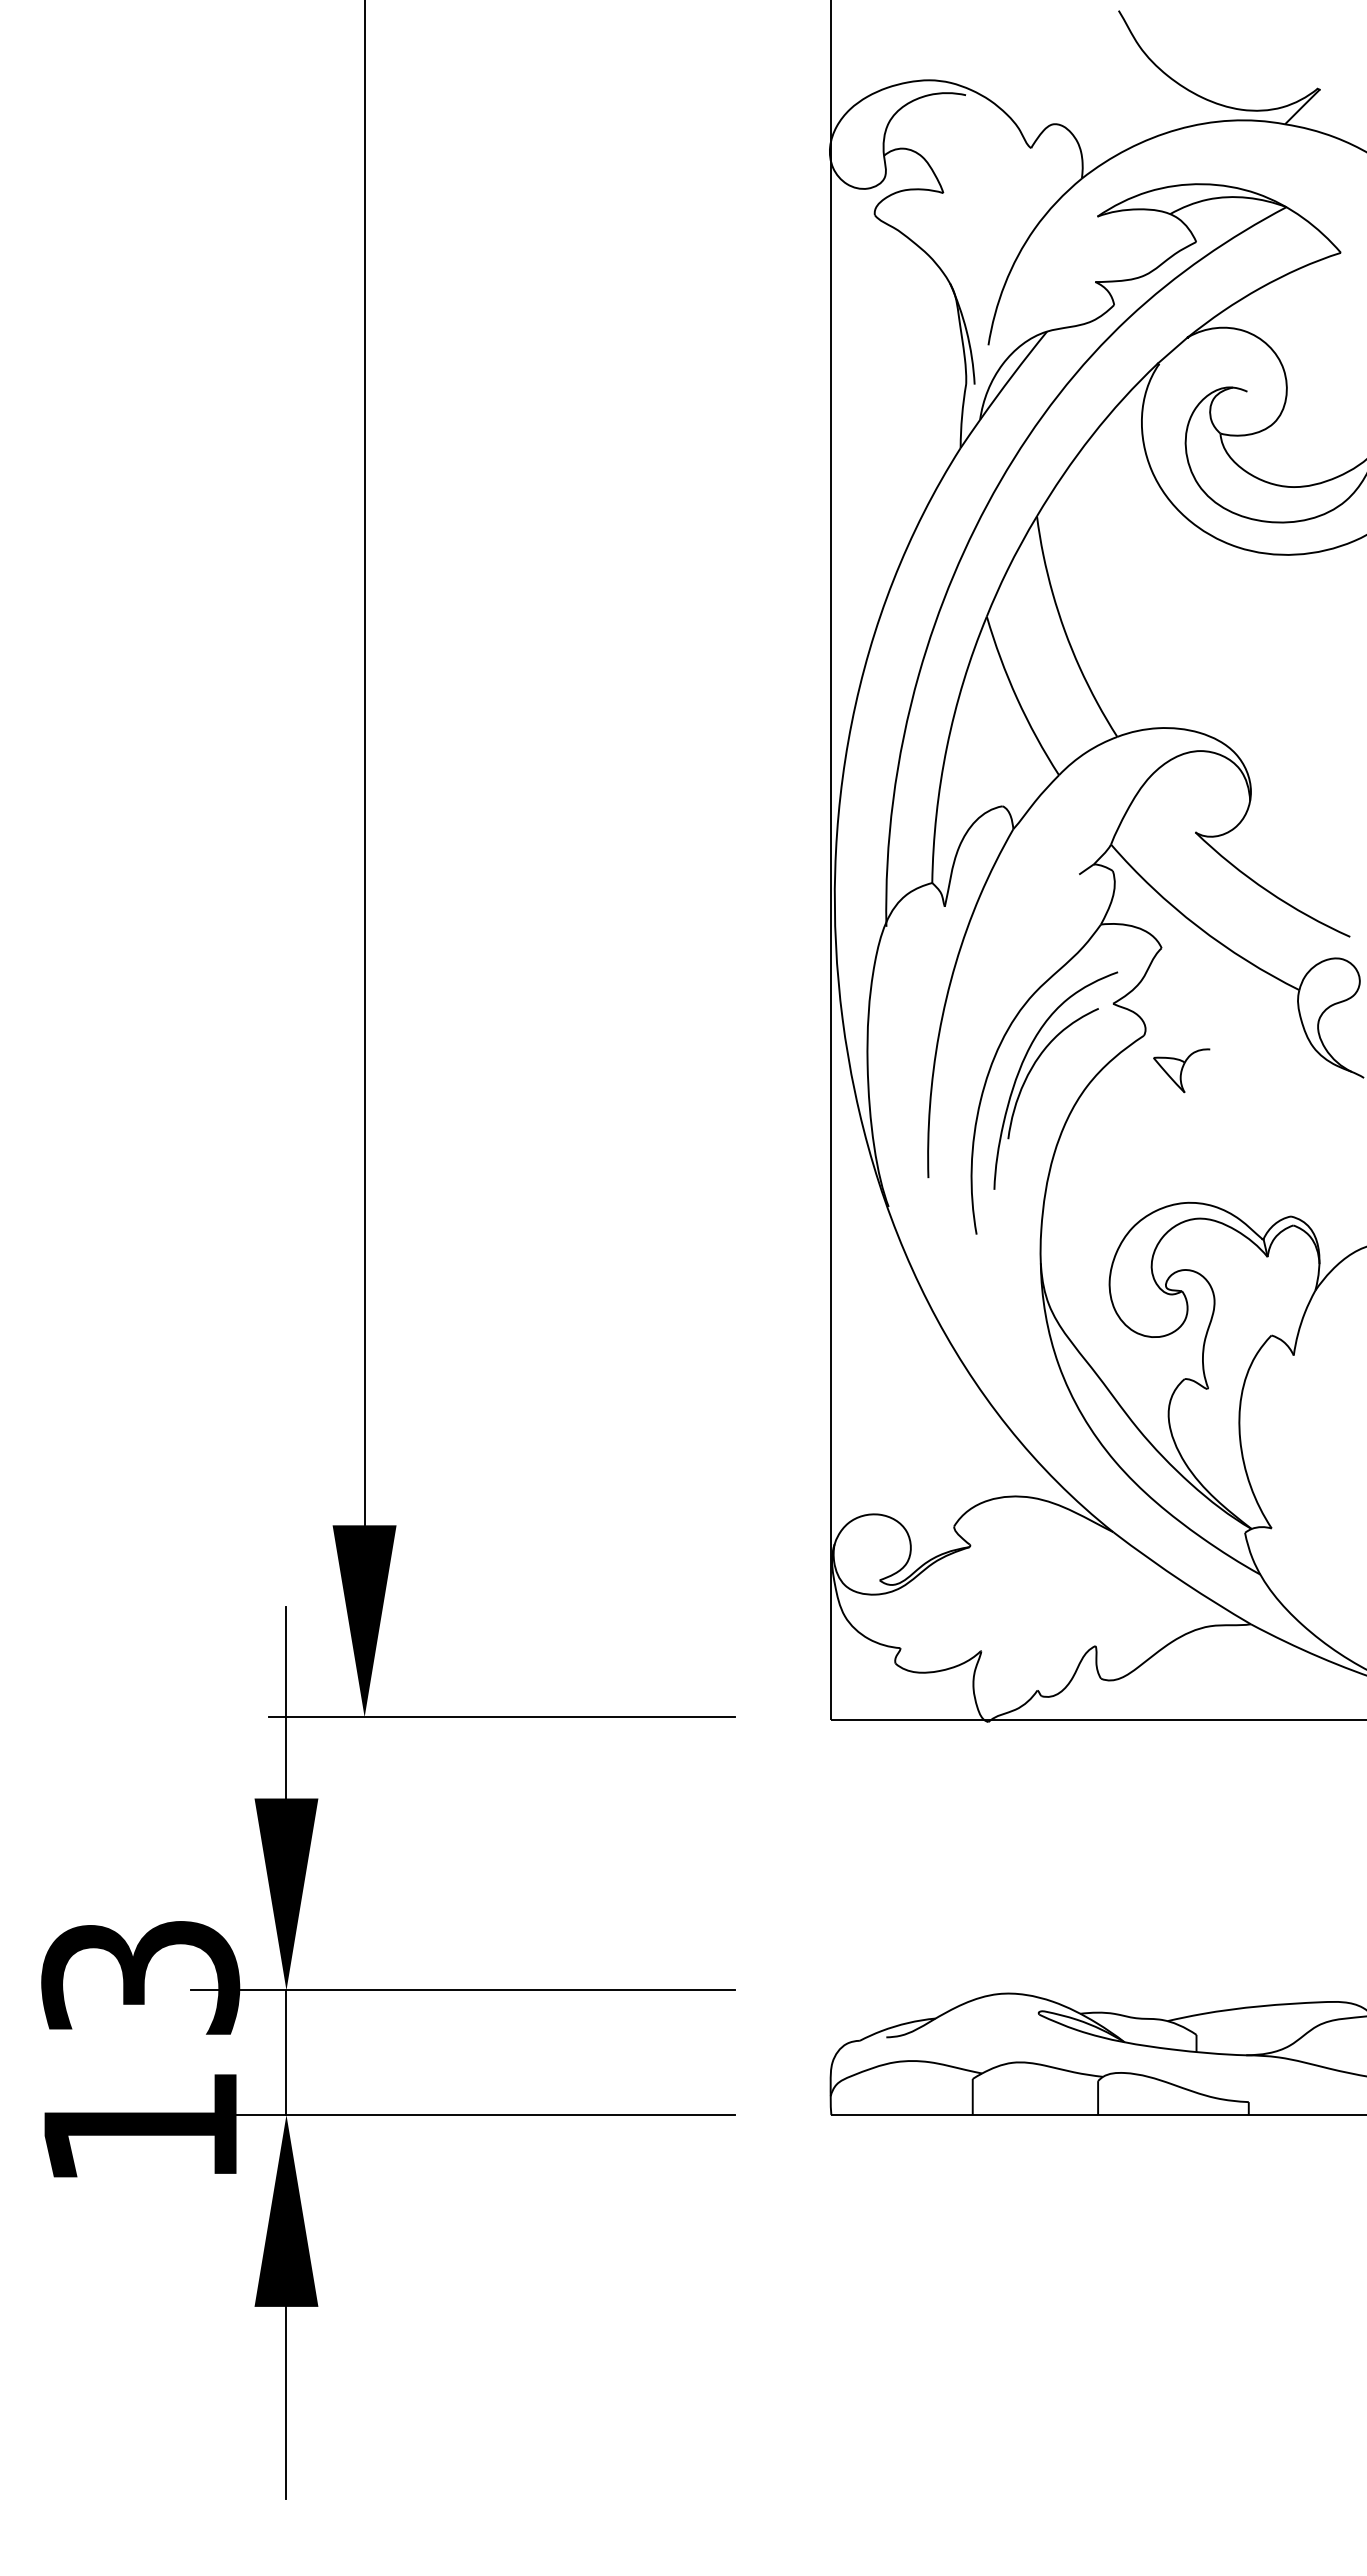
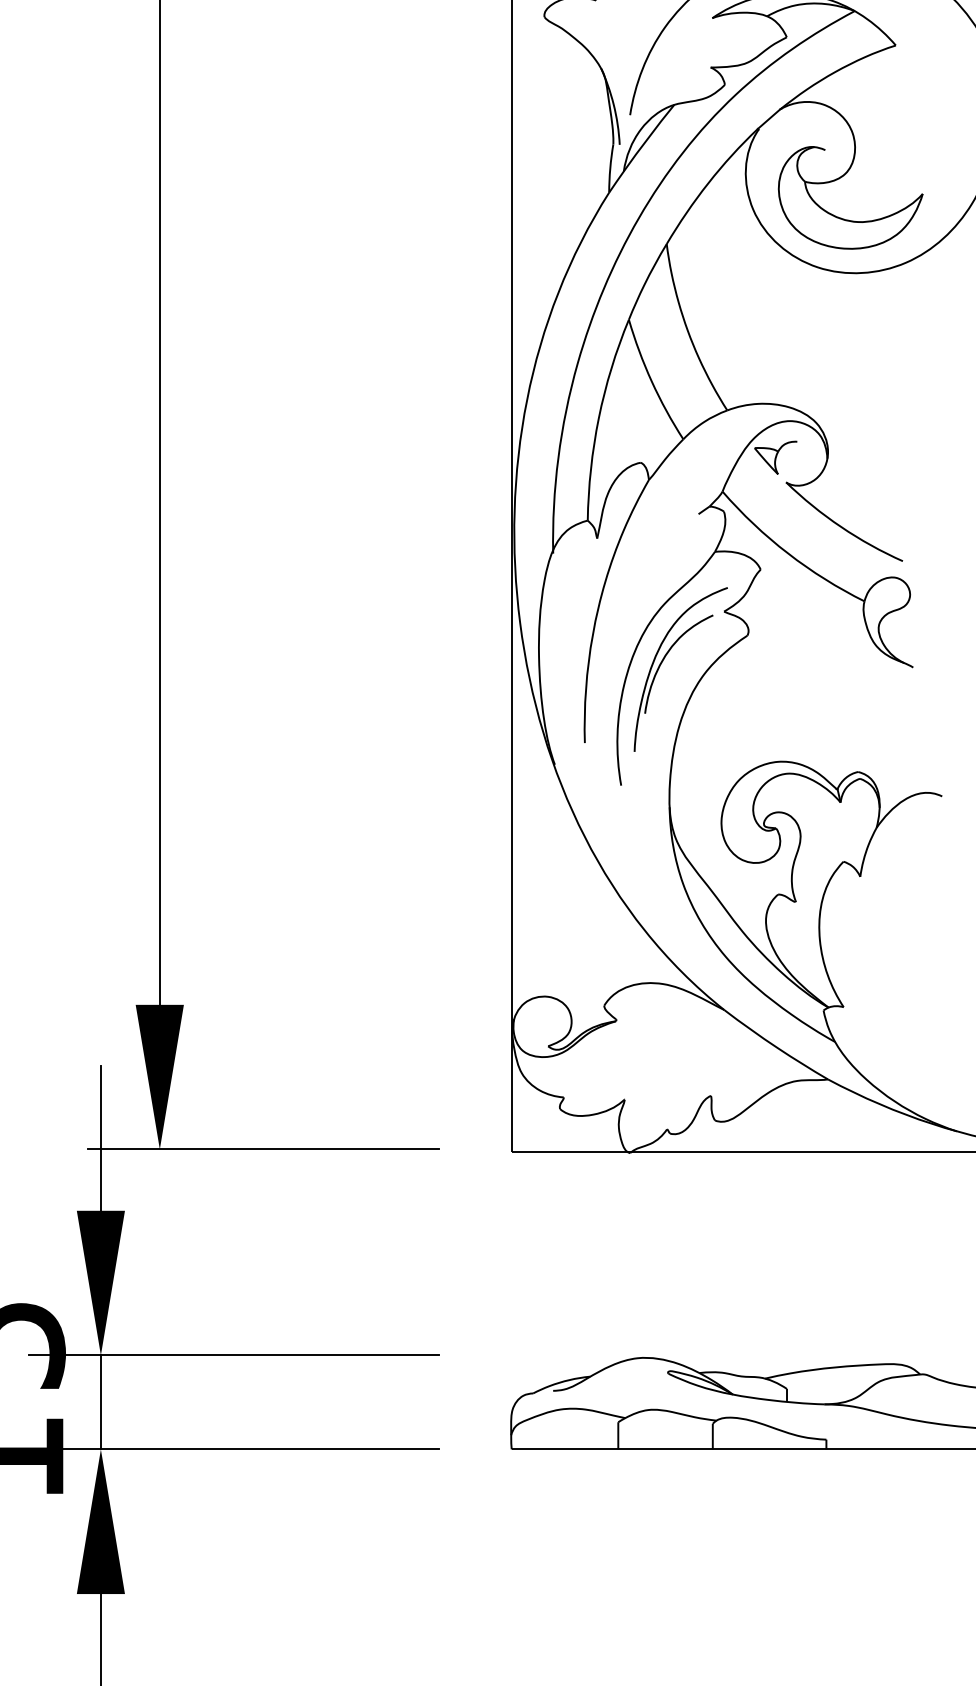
part: (1181, 1070) -> (775, 457), moved

